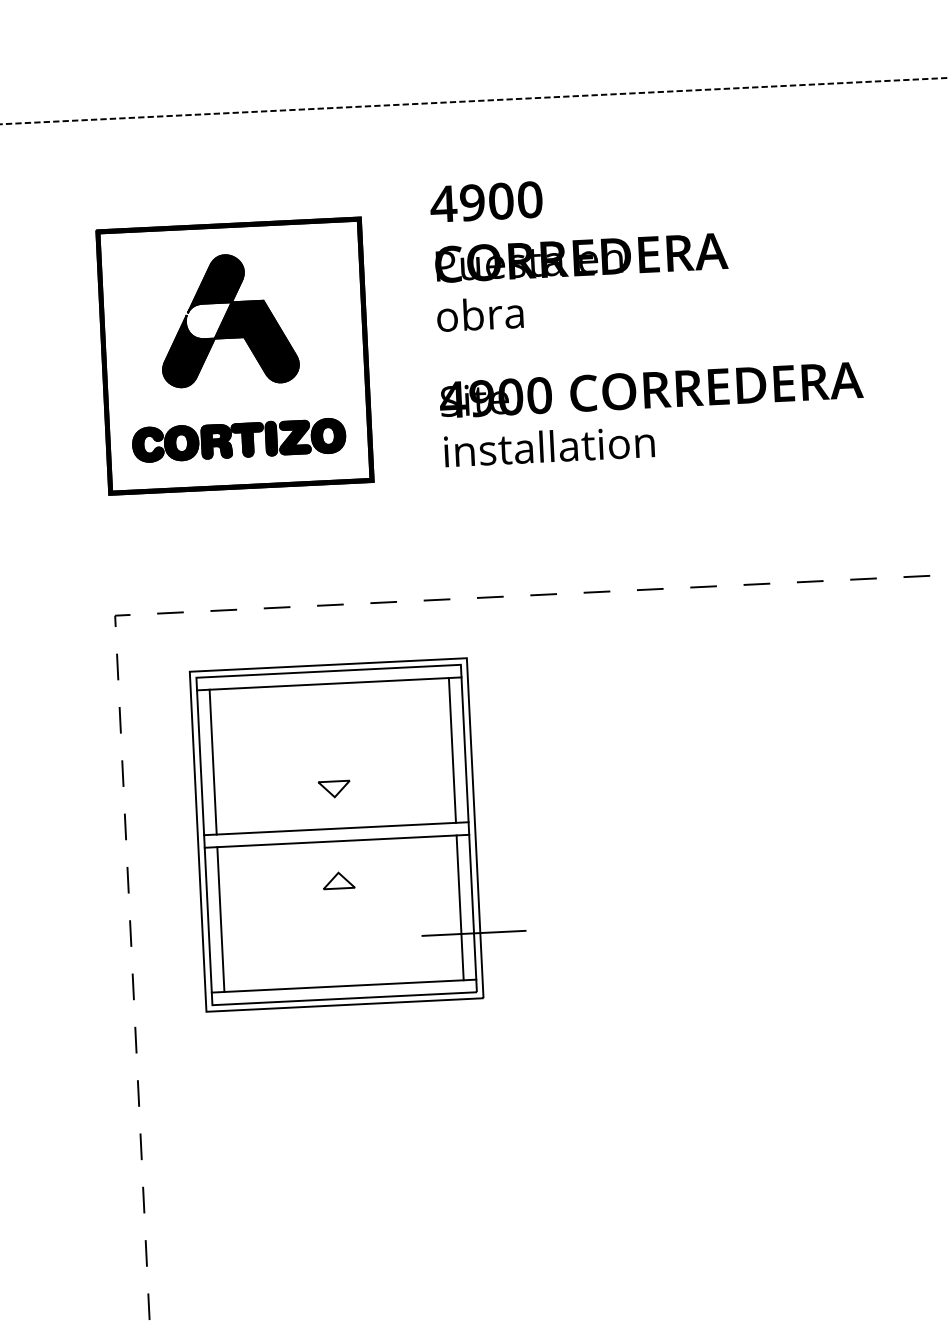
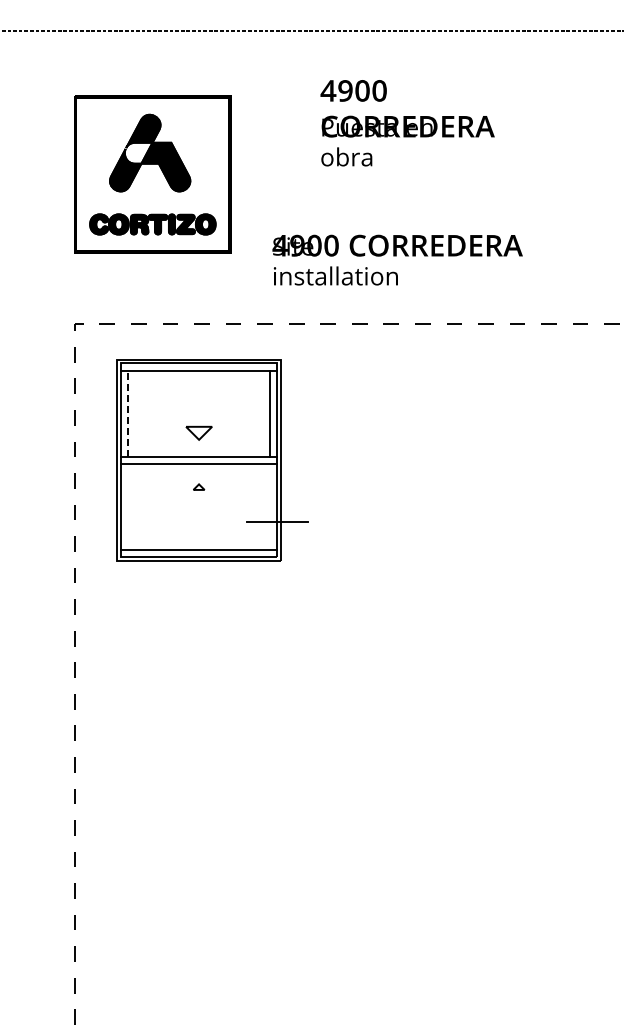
text: (579, 252) -> (407, 123), moved
text: (652, 413) -> (397, 259), moved
line: (213, 761) -> (128, 413), solid -> dashed
part: (333, 788) -> (198, 432), size x1.4
part: (337, 879) -> (198, 486), size x0.6
line: (459, 907) -> (269, 506), removed
line: (221, 918) -> (128, 506), removed

